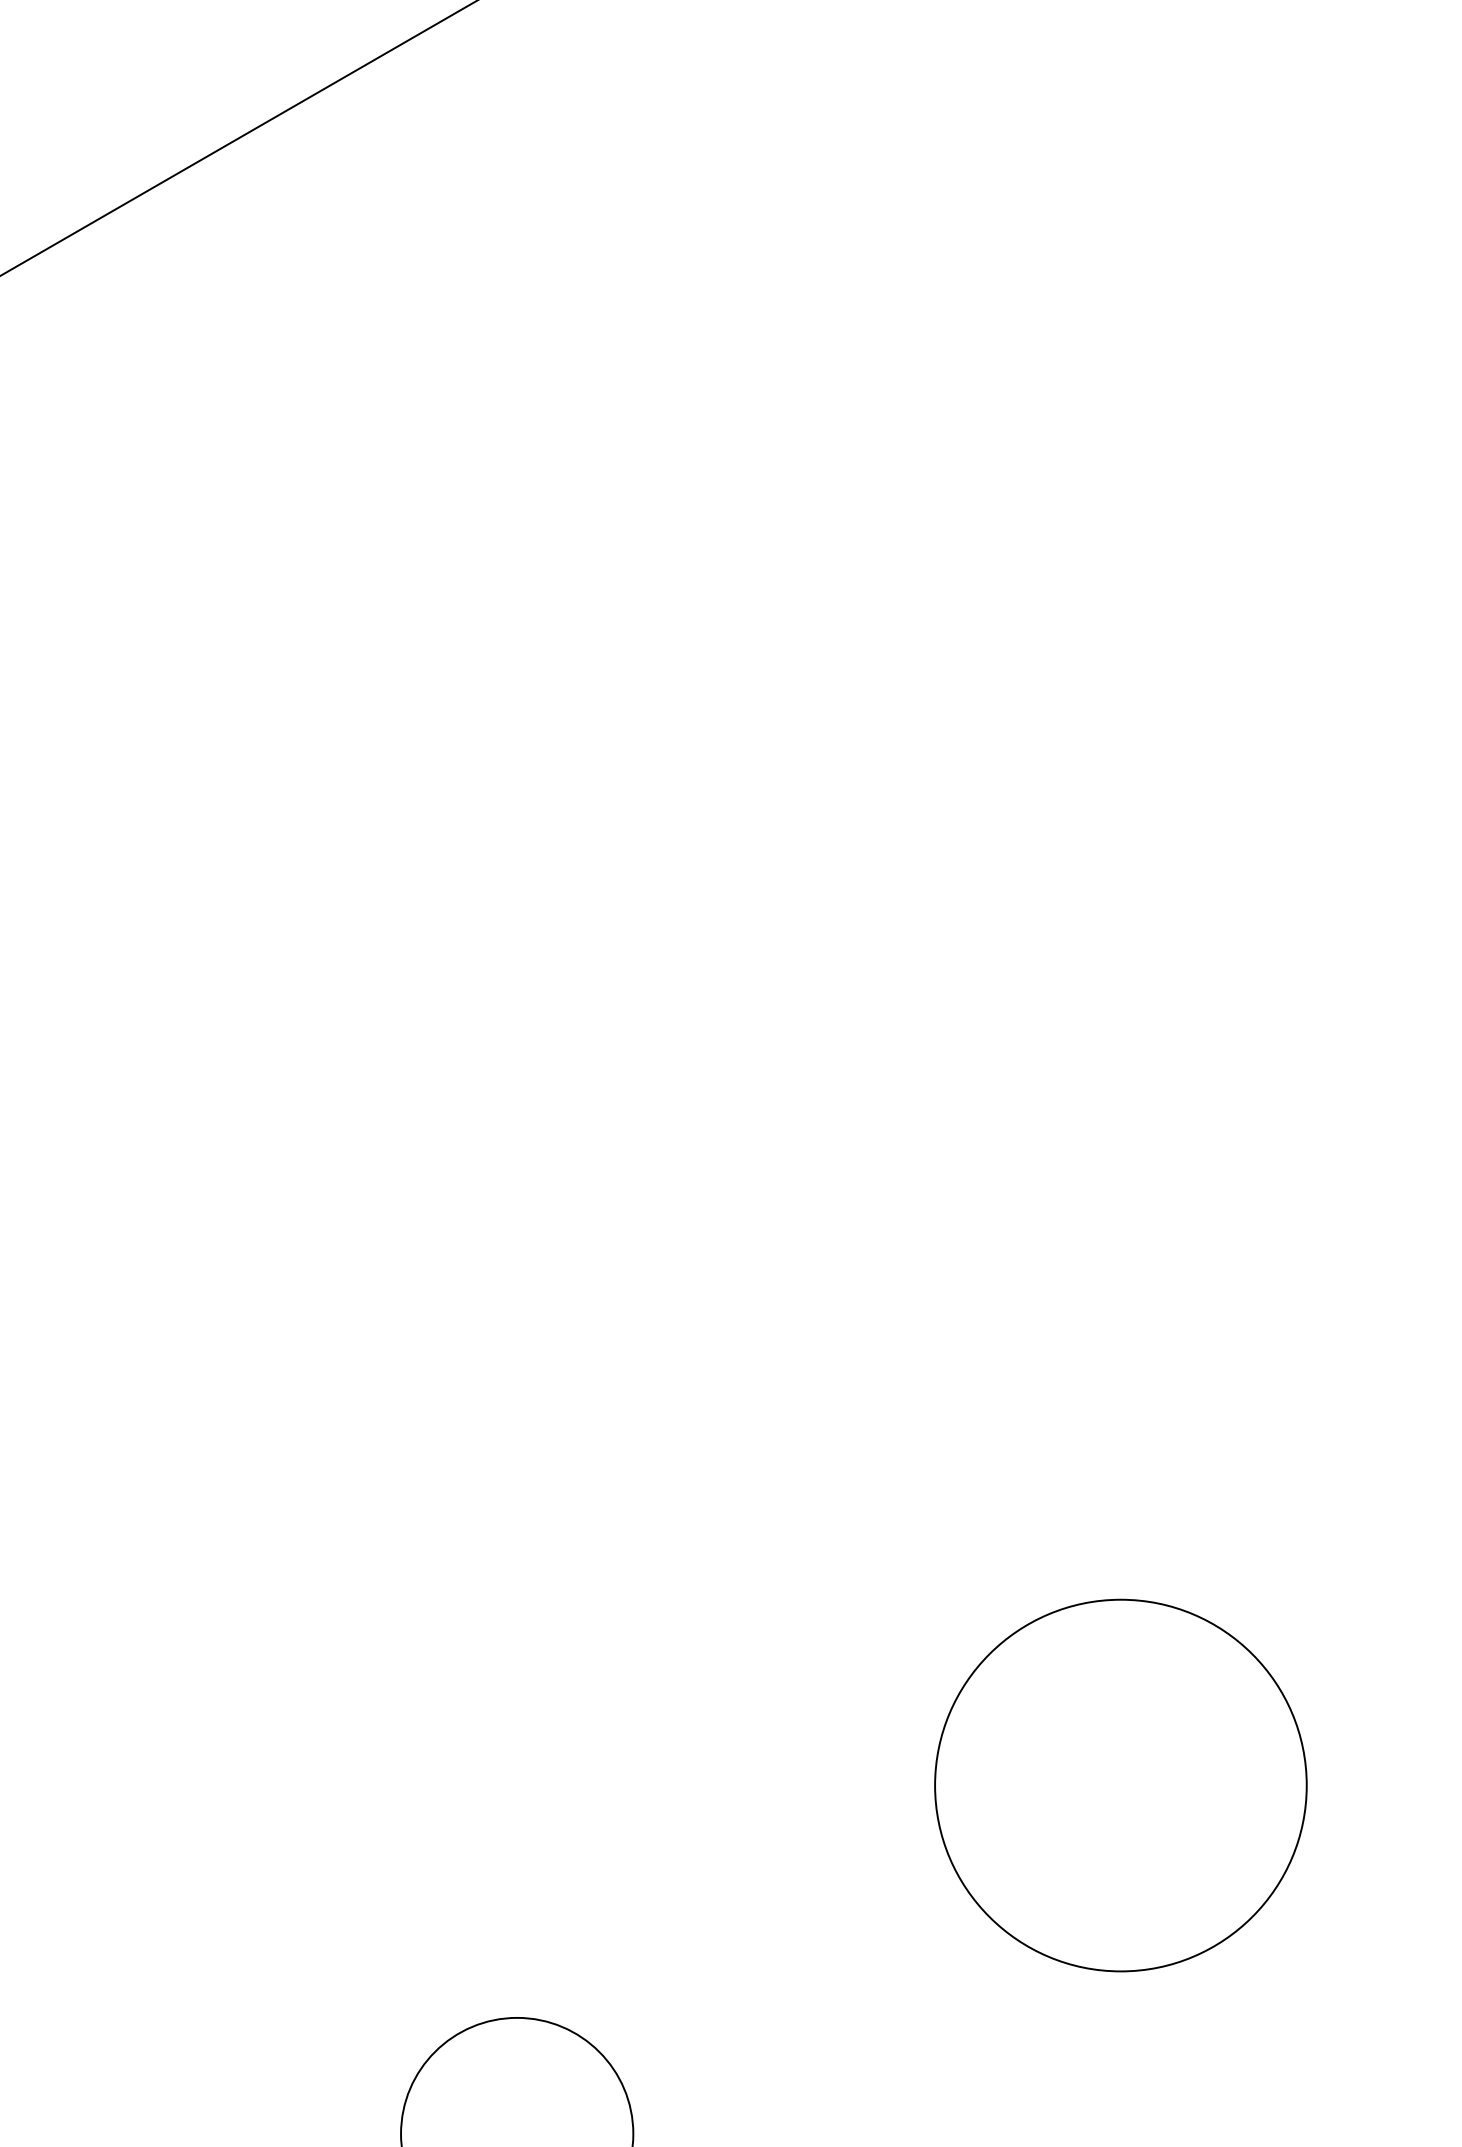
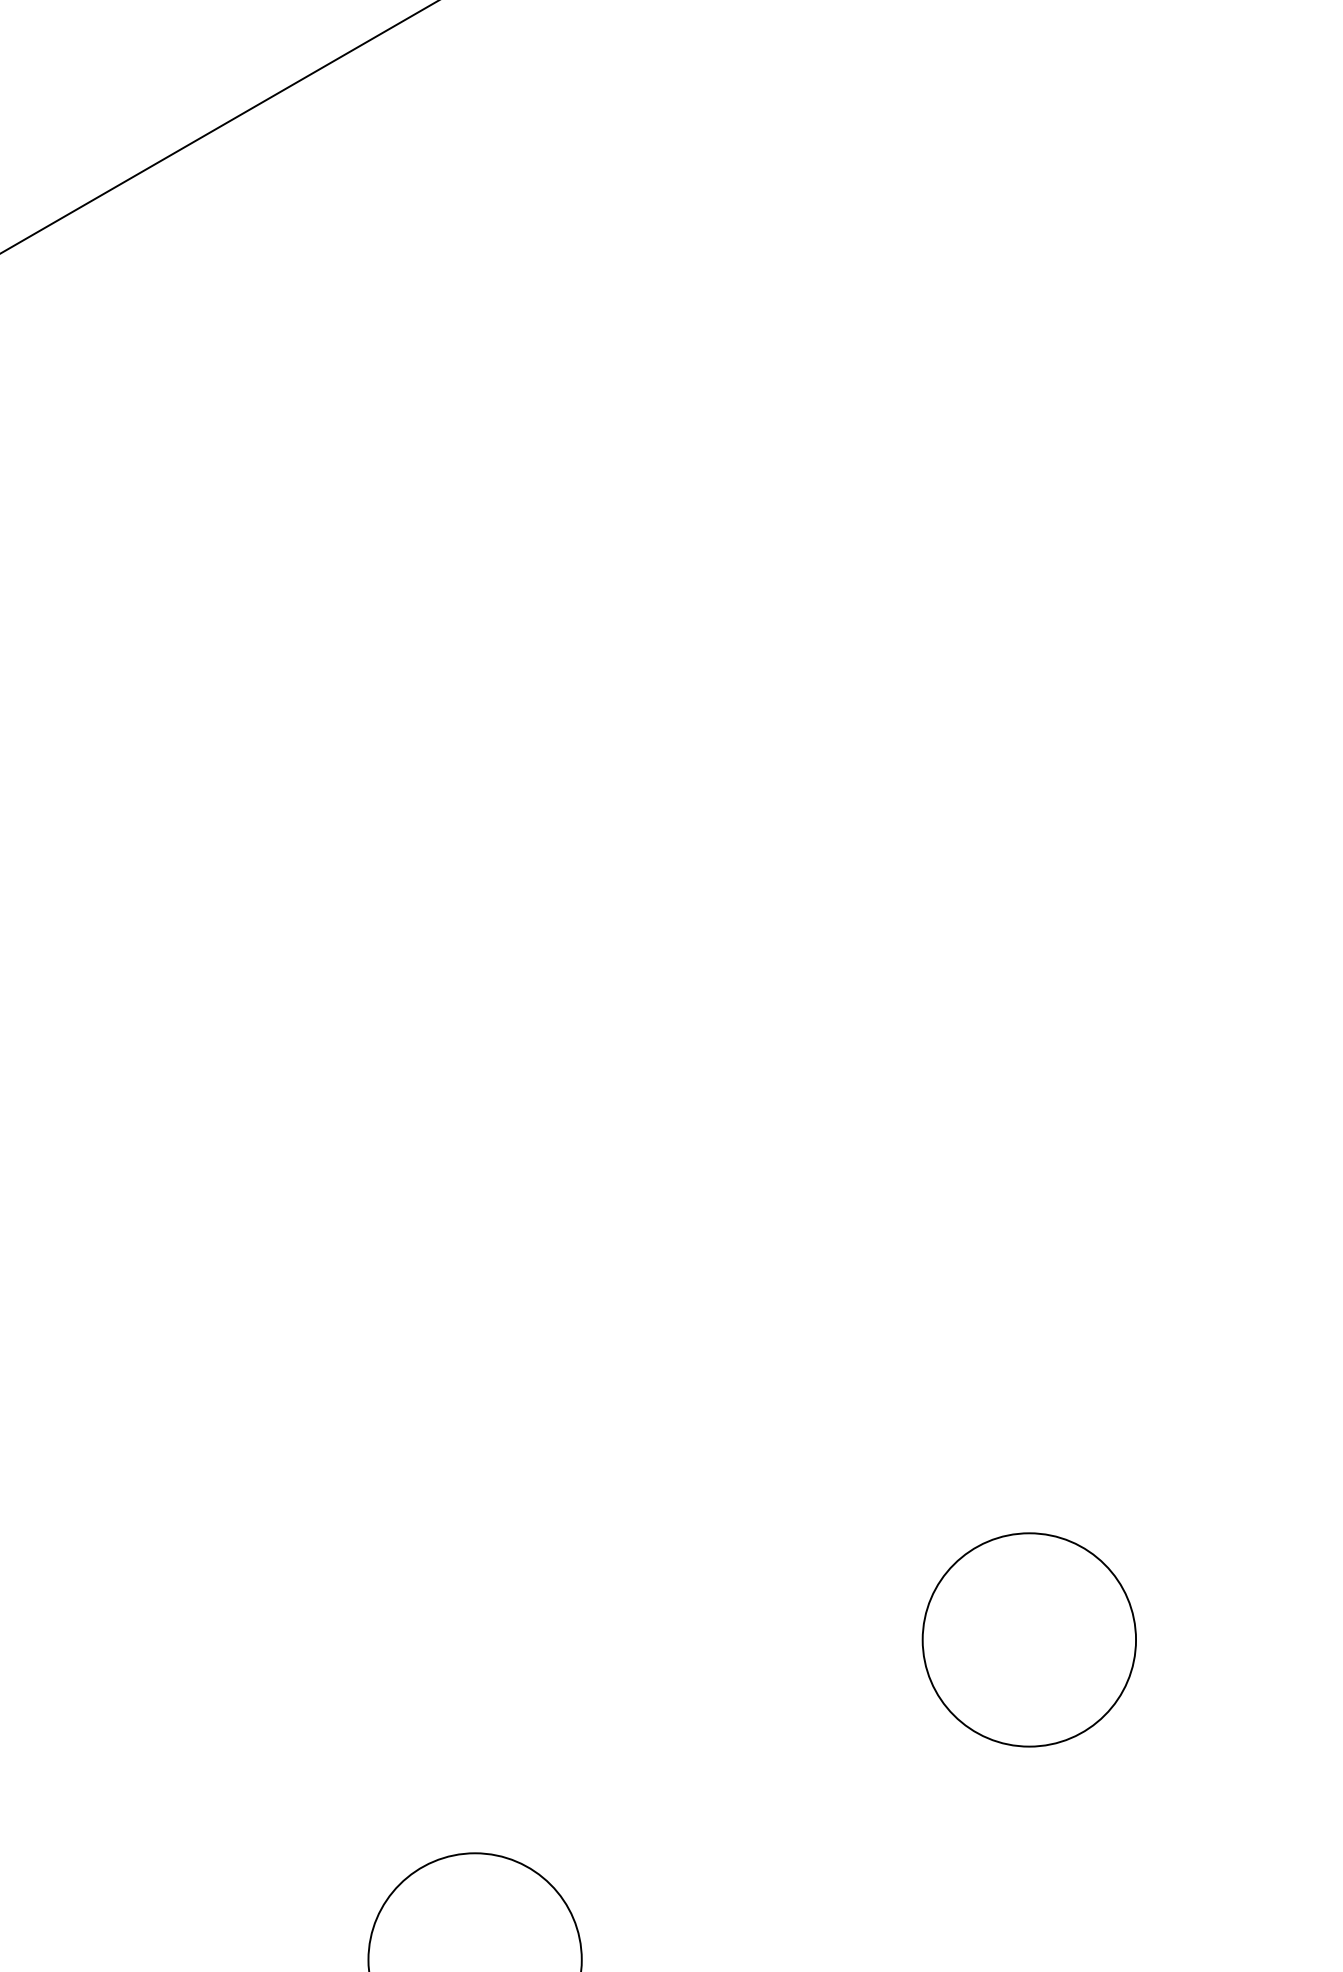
circle: (1119, 1785) -> (1028, 1639), size x0.62

